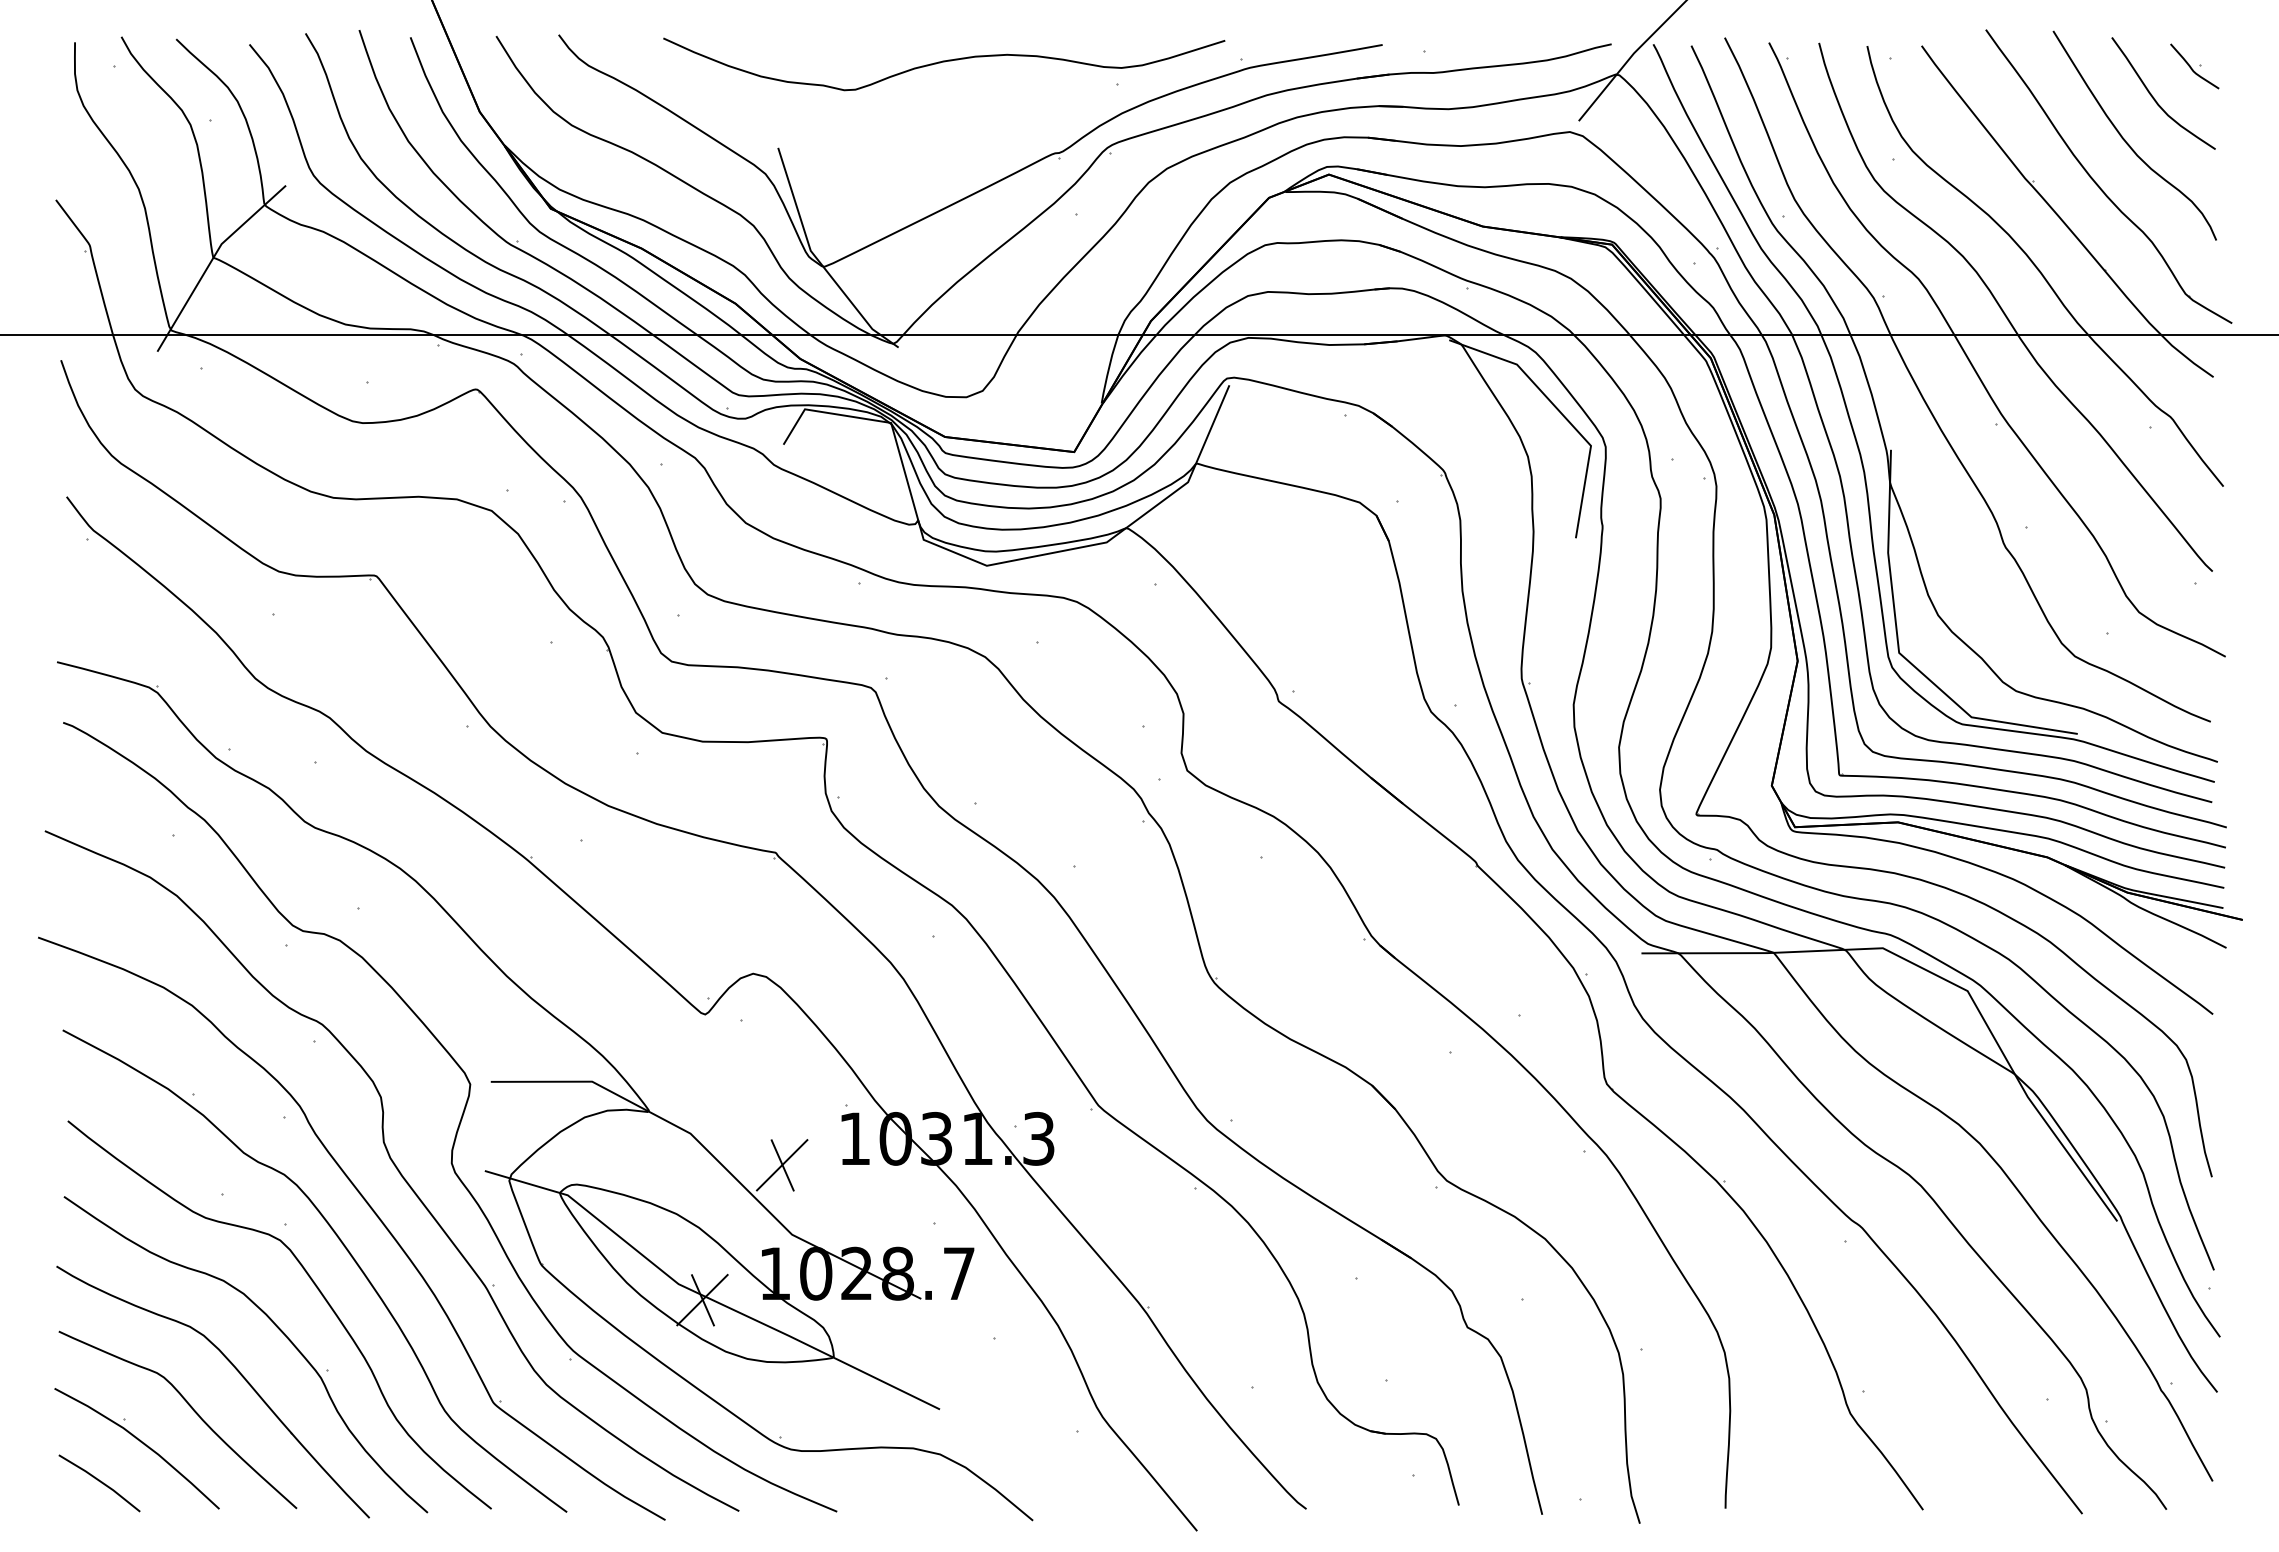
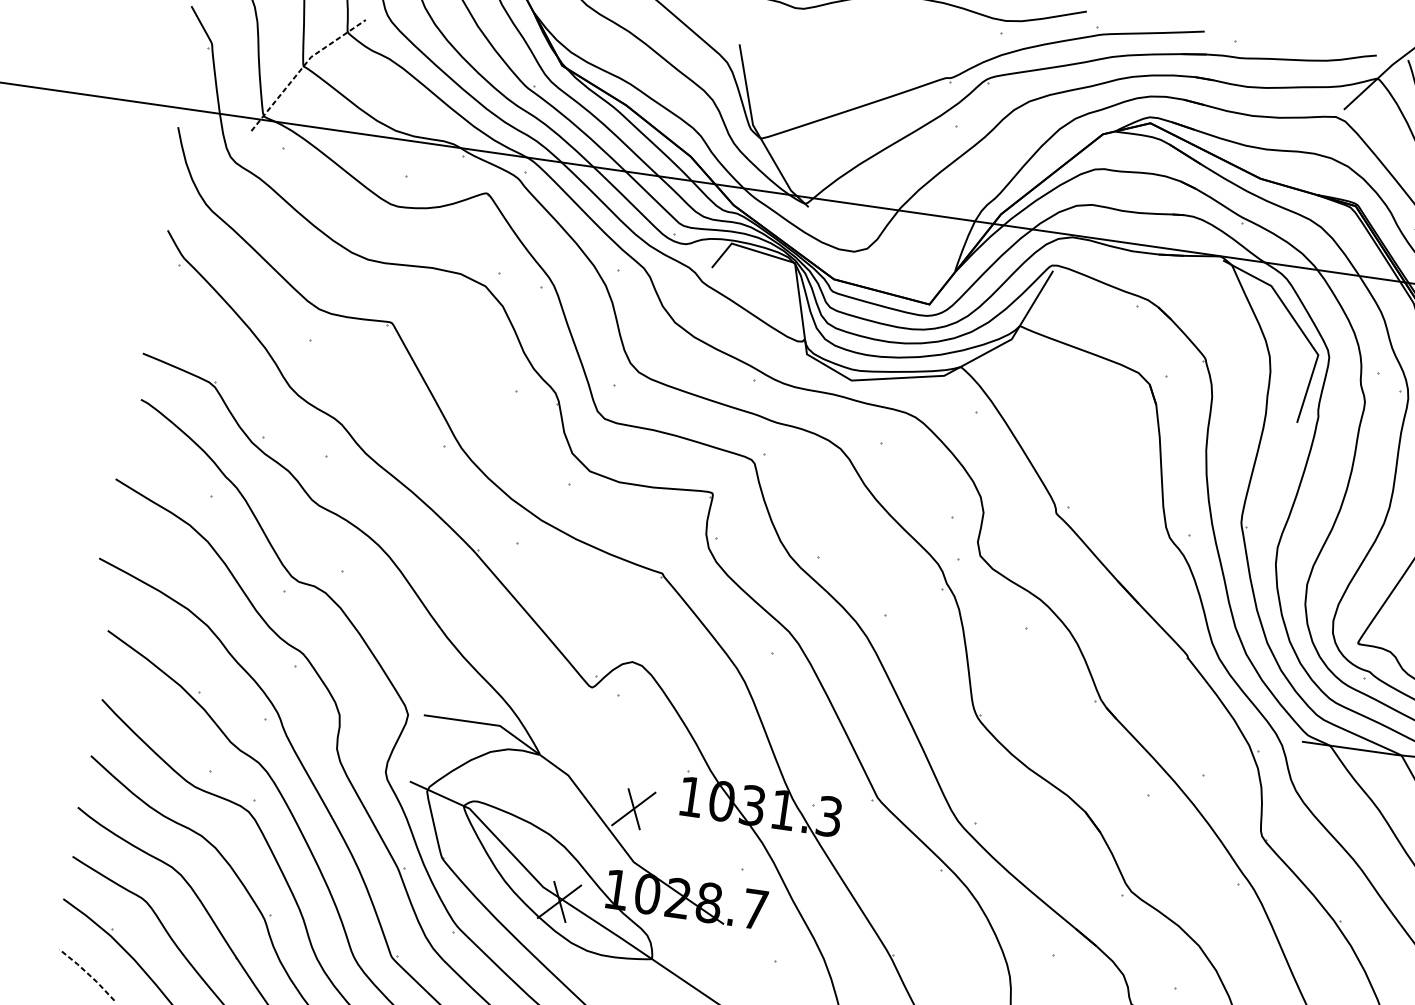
line: (211, 260) -> (301, 68), solid -> dashed
line: (100, 1481) -> (87, 973), solid -> dashed

